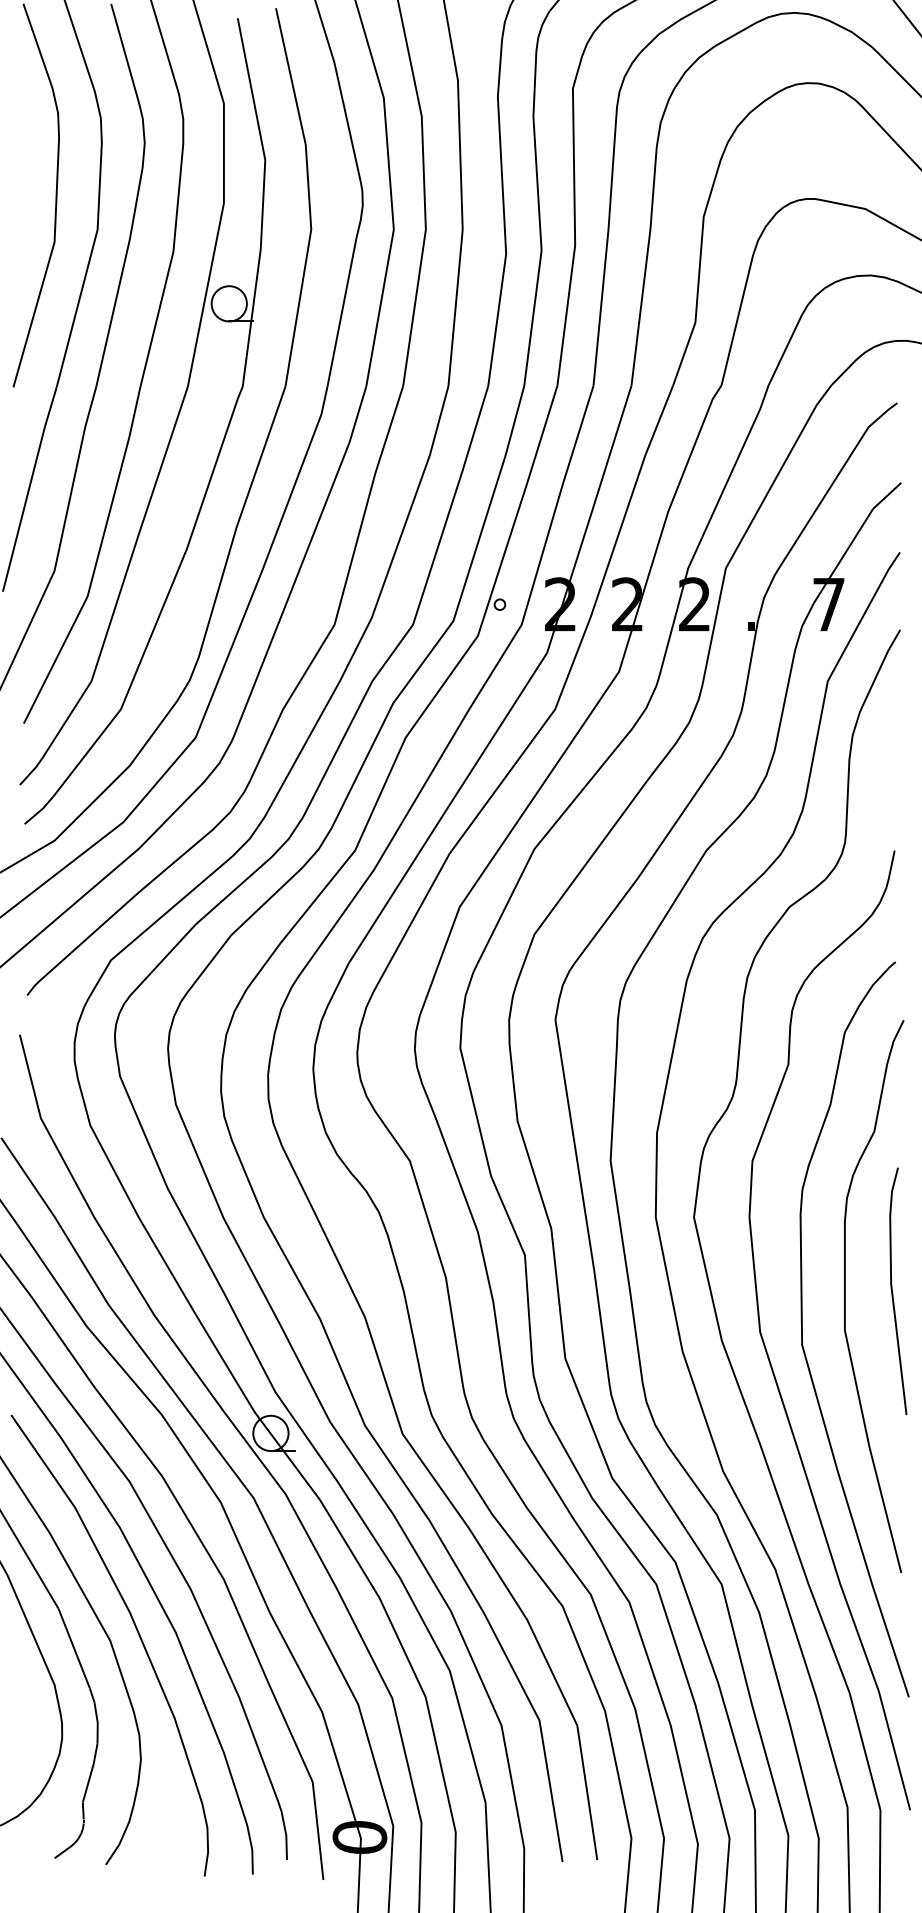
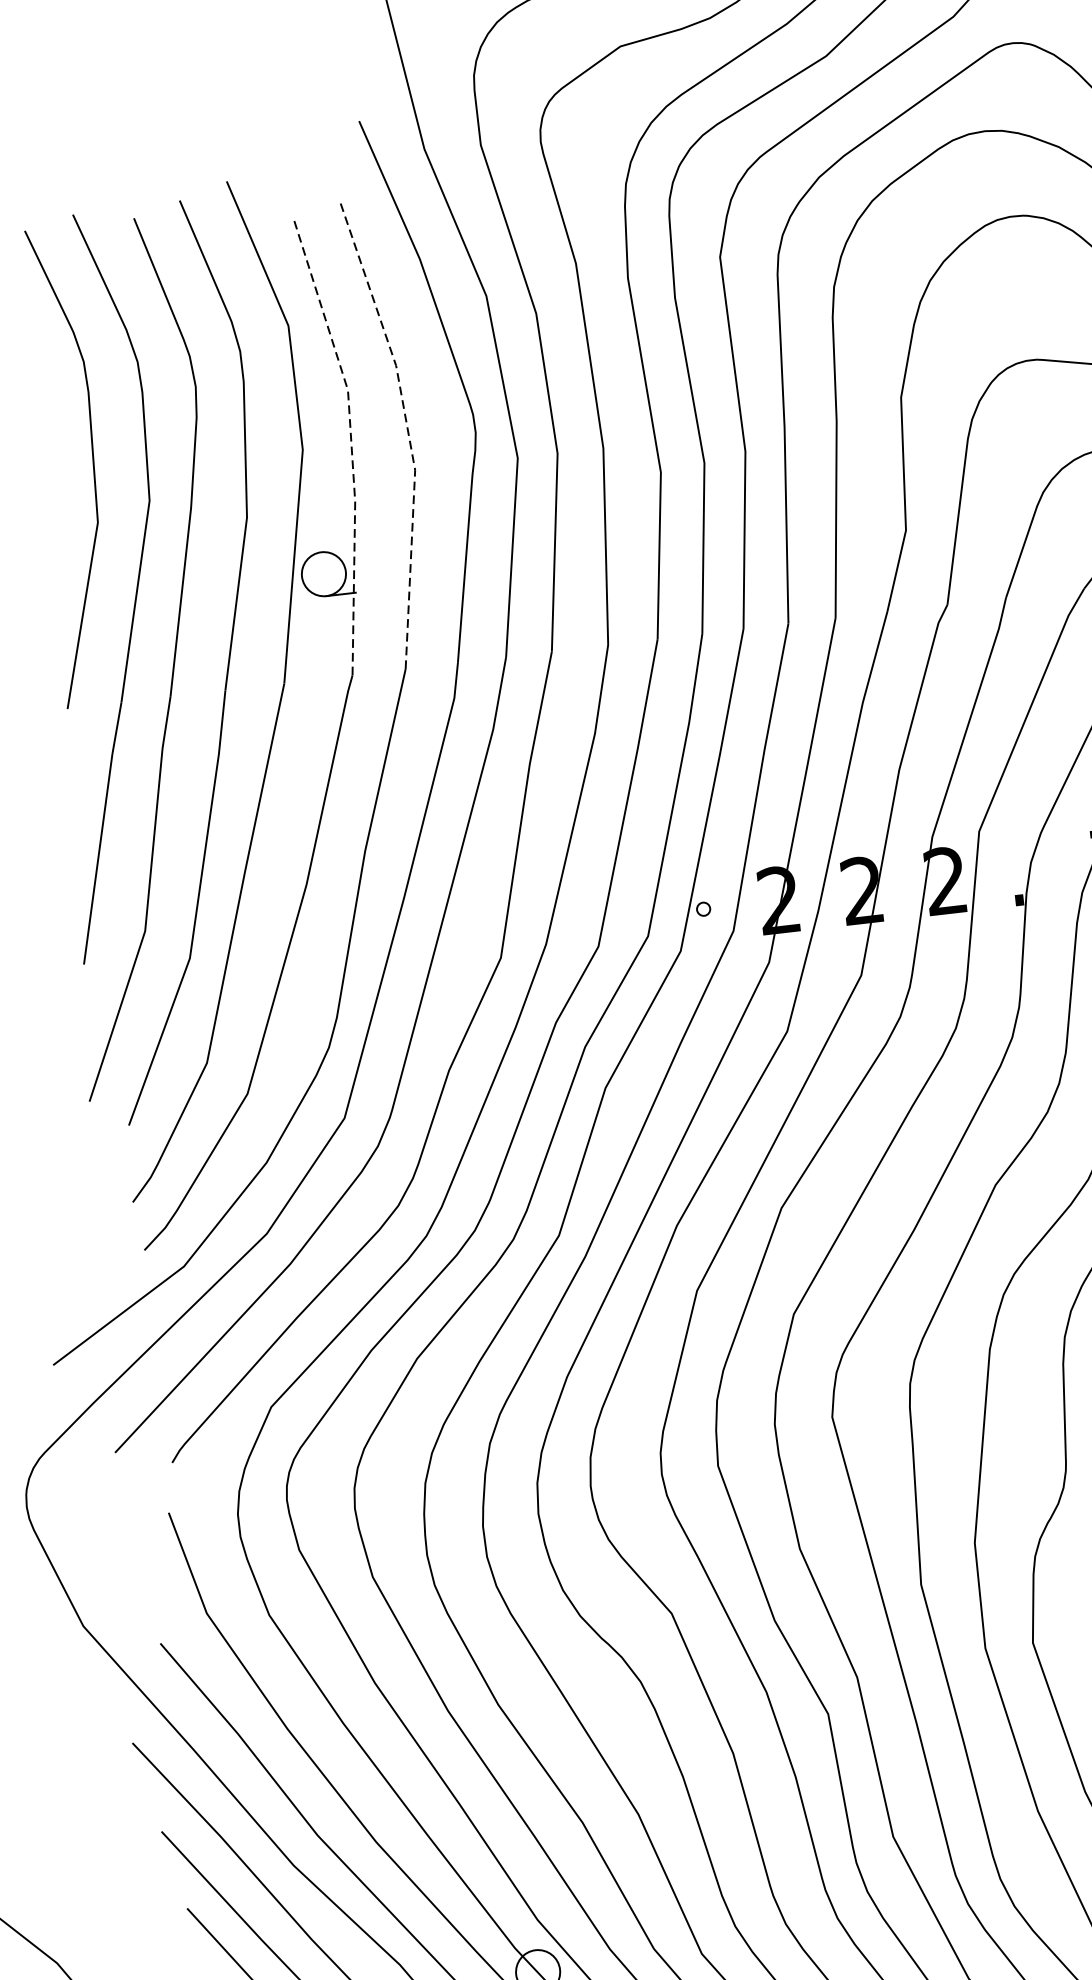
line: (309, 196) -> (408, 429), solid -> dashed
line: (263, 201) -> (351, 442), solid -> dashed

